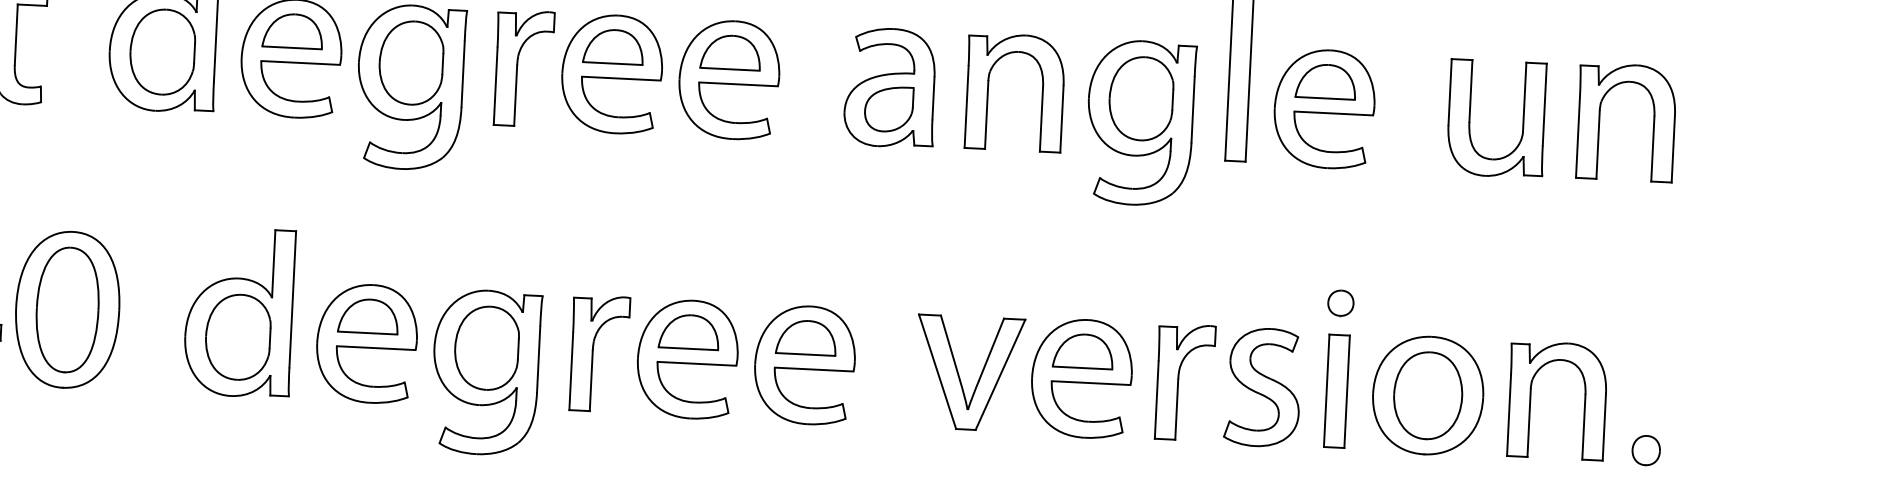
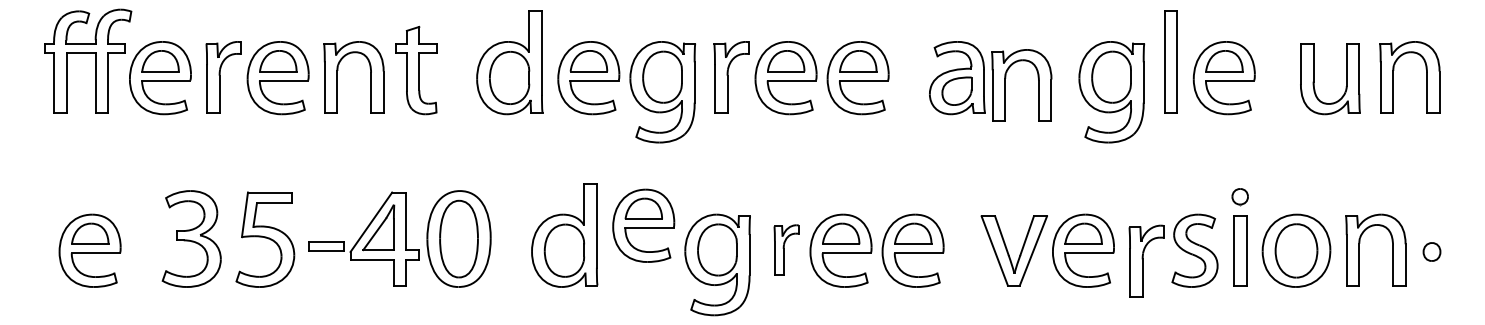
part: (988, 91) -> (1005, 85), moved
part: (366, 343) -> (643, 225), moved
part: (599, 352) -> (786, 249), size x0.7
part: (1184, 381) -> (1146, 260), moved
part: (1645, 449) -> (1431, 251), moved

